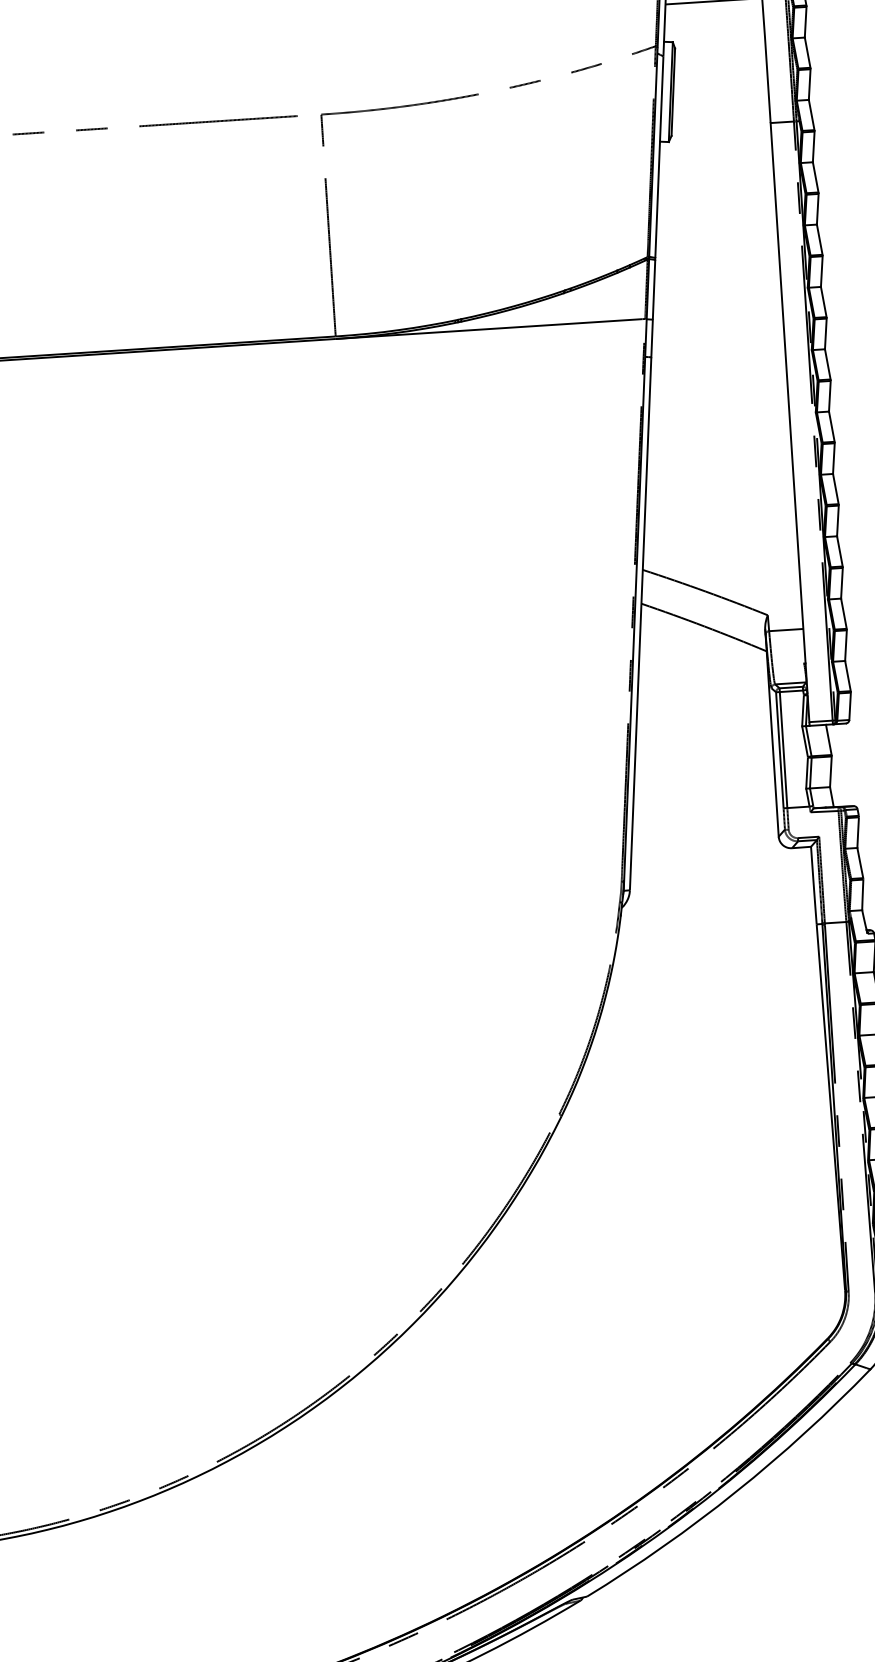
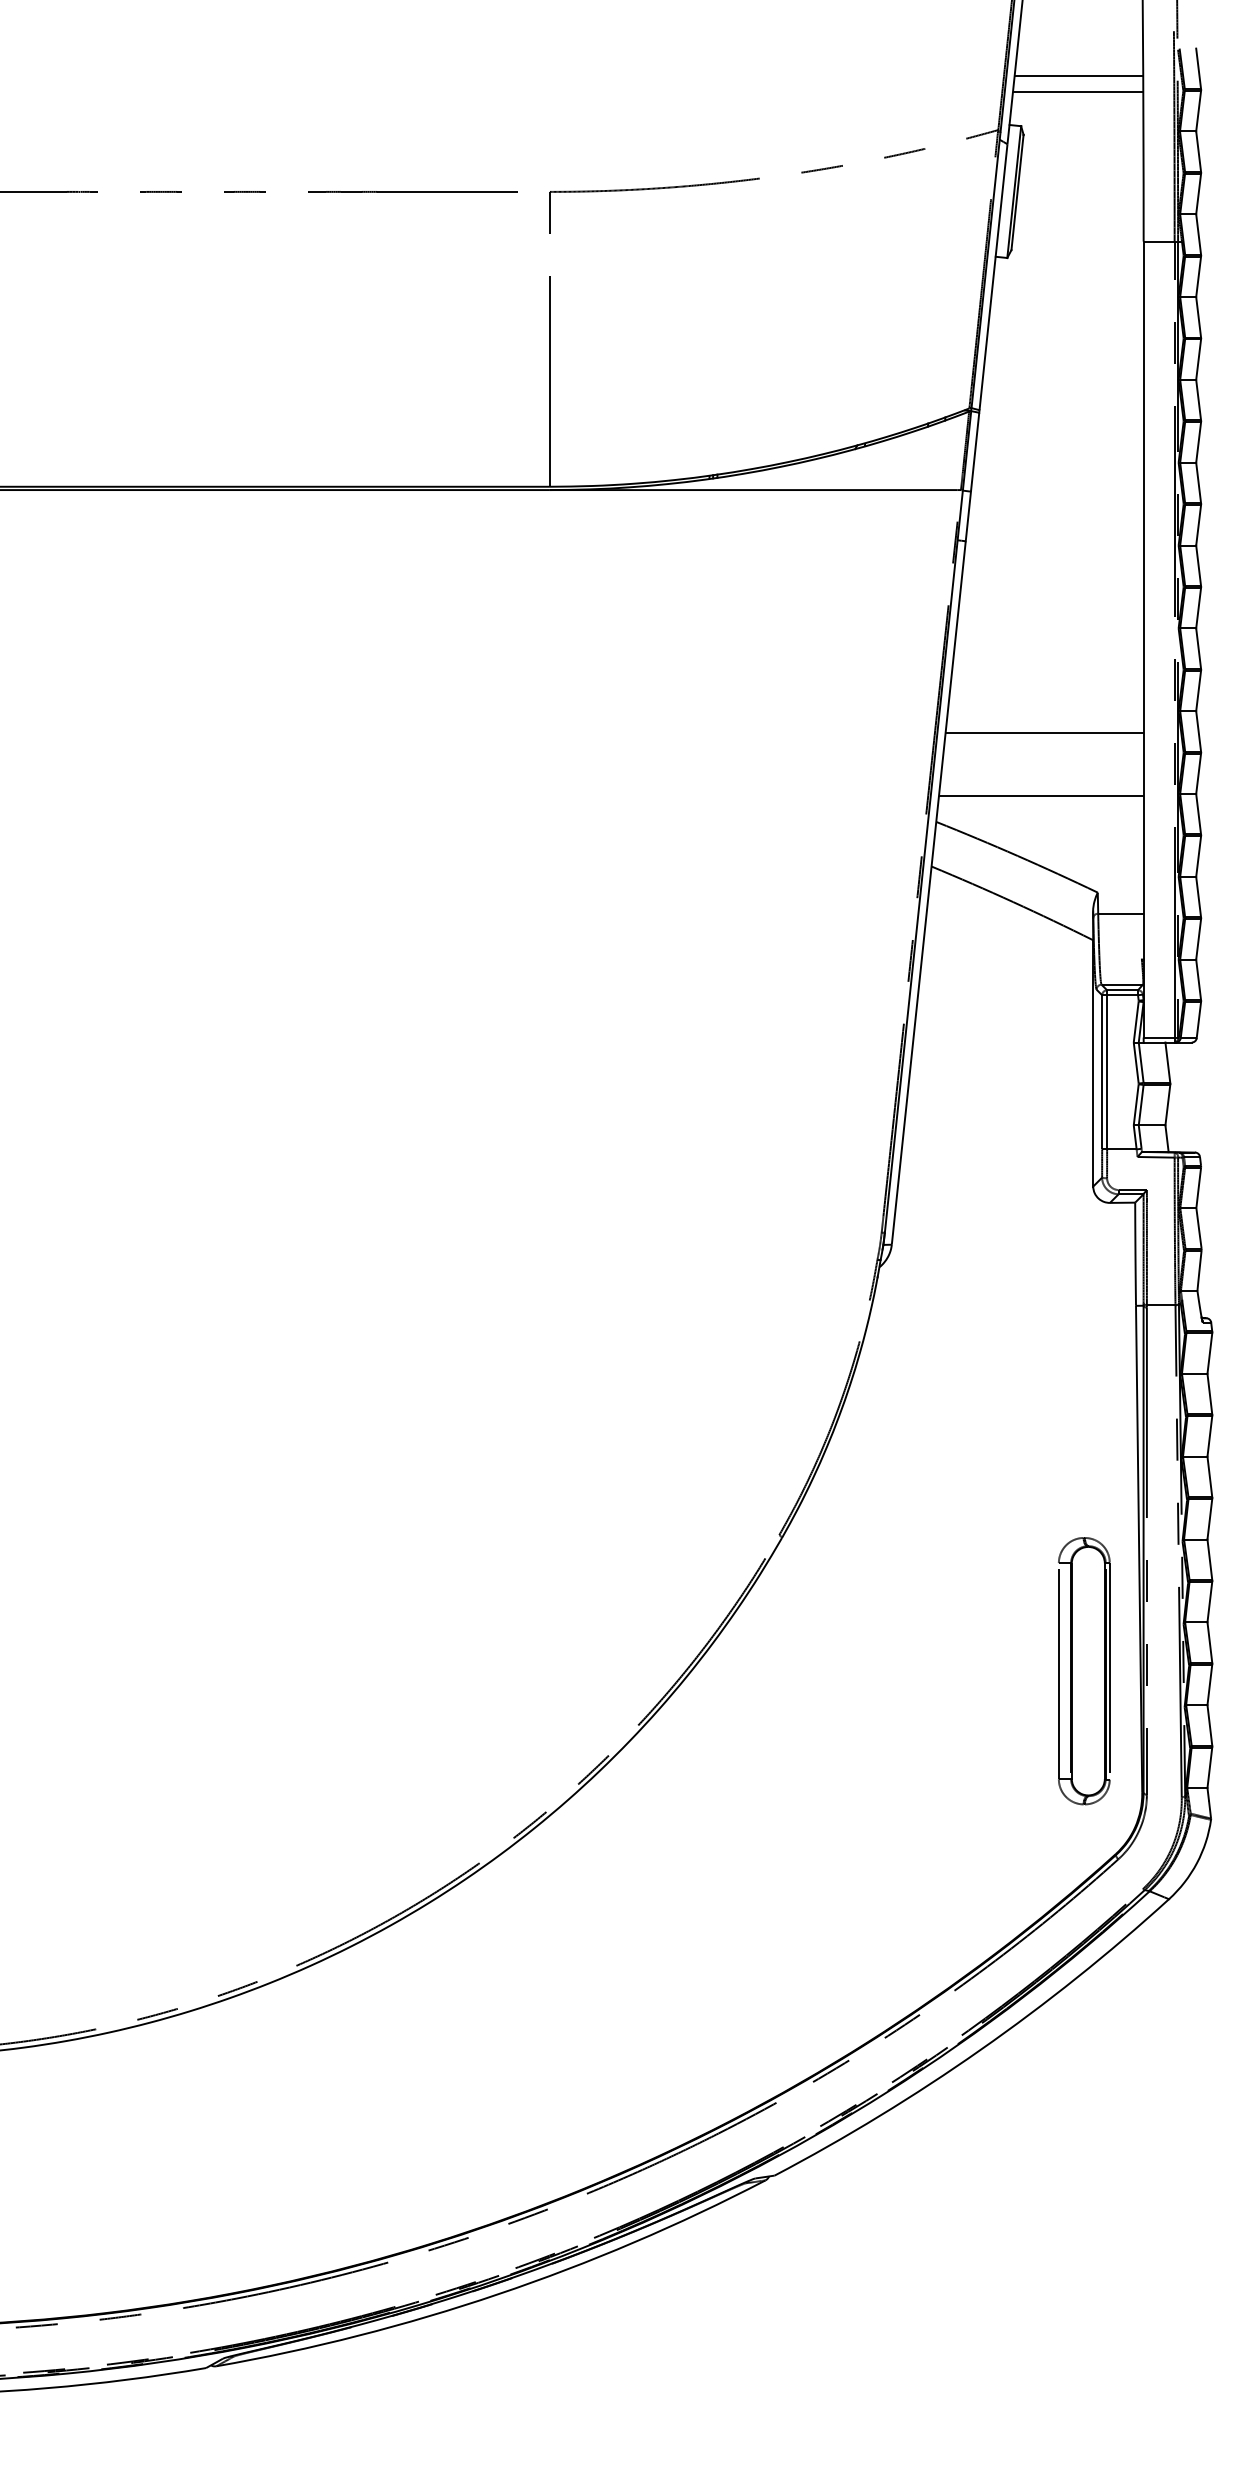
line: (713, 14) -> (1077, 92), added
line: (719, 498) -> (1044, 733), added
line: (720, 545) -> (1040, 796), added
part: (795, 1202) -> (1084, 1671), added

